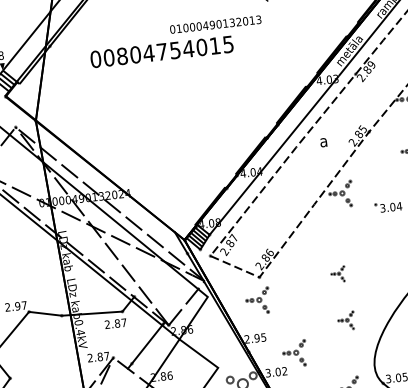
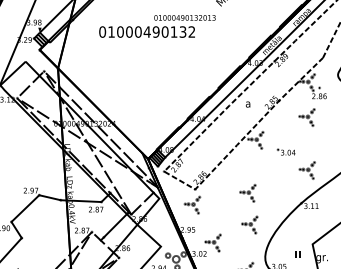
text: (168, 50) -> (151, 31), 00804754015 -> 01000490132
part: (337, 274) -> (247, 193), size x1.67
part: (345, 320) -> (249, 224), size x1.43

